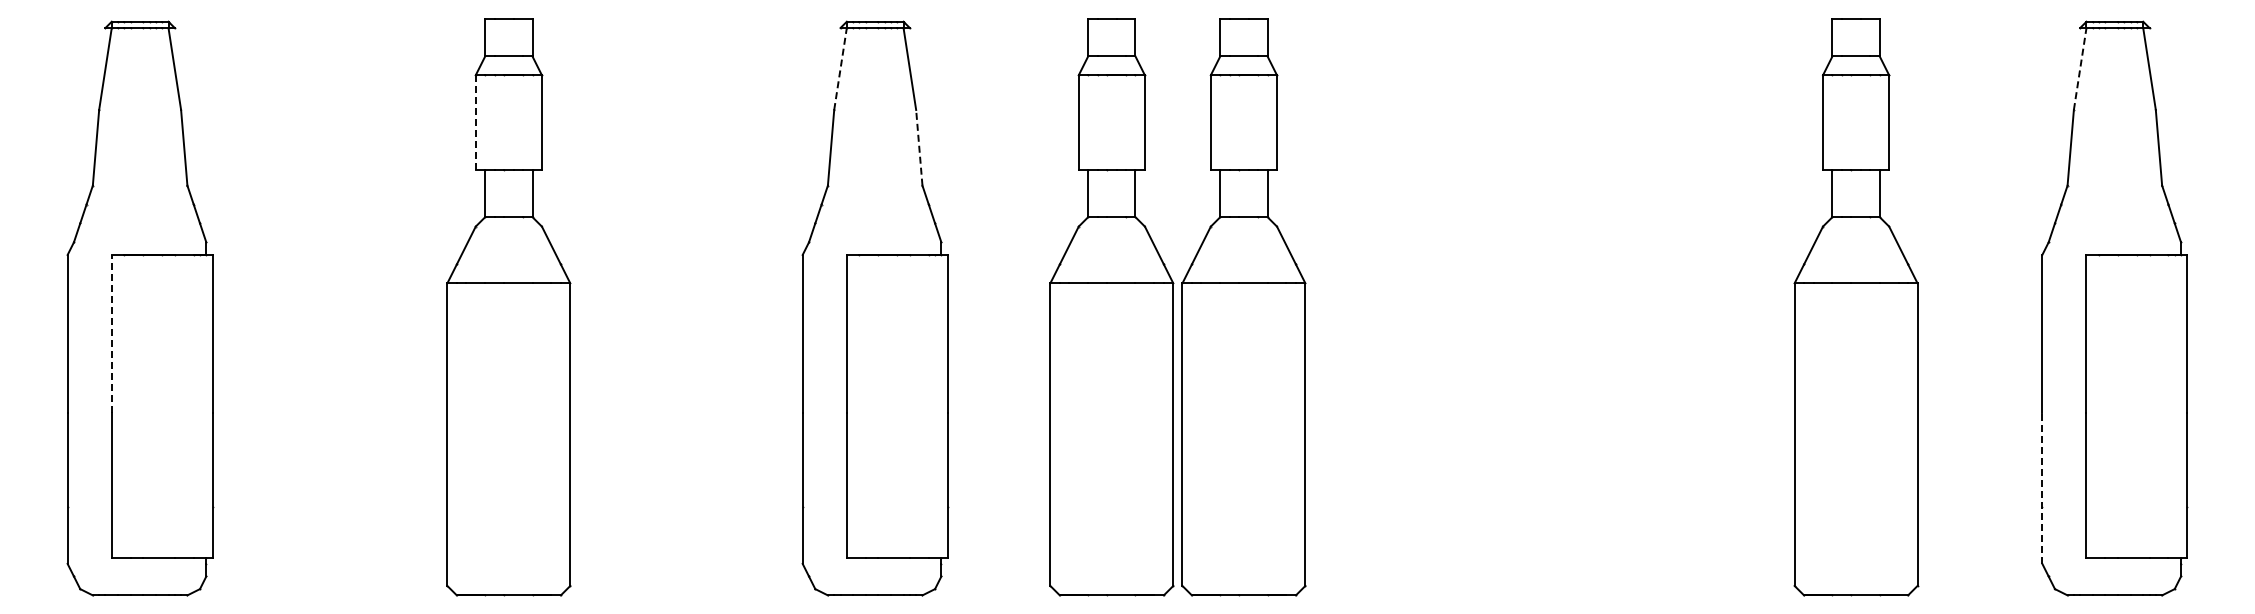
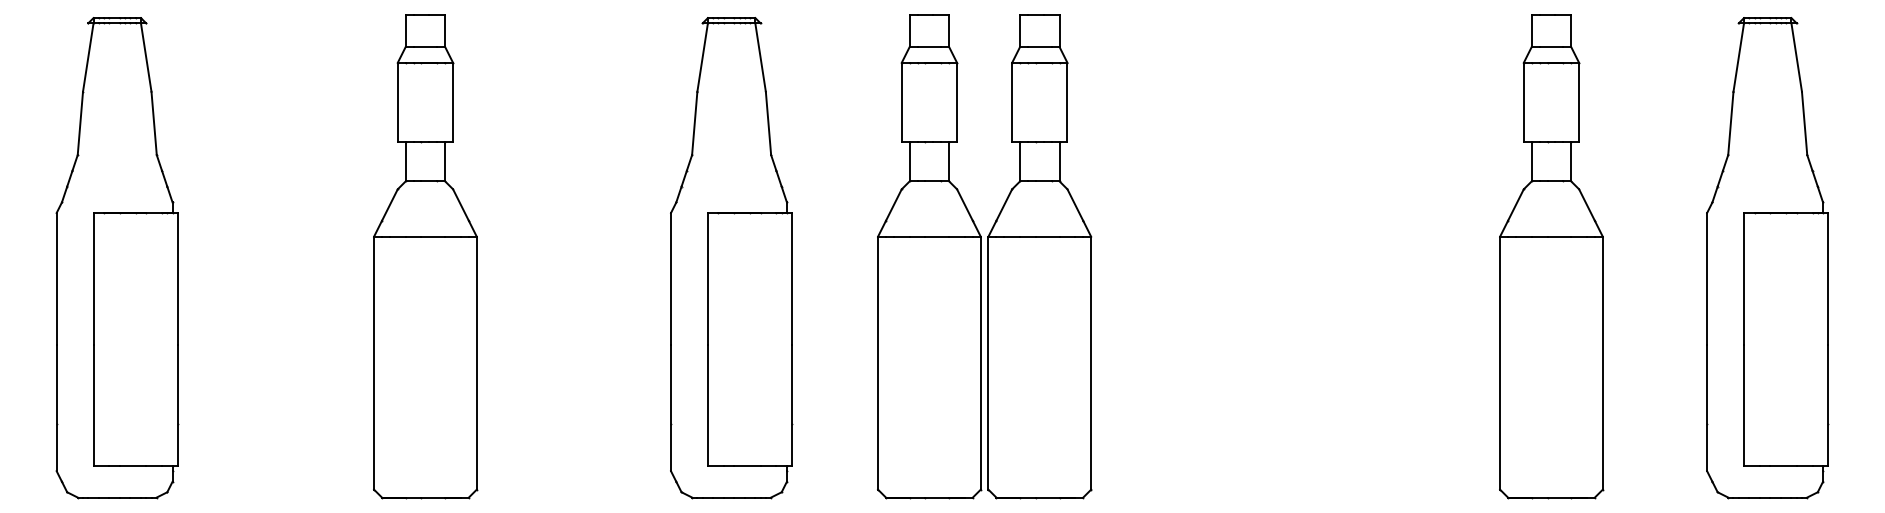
line: (840, 68) -> (702, 57), dashed -> solid
line: (2080, 68) -> (1739, 57), dashed -> solid
line: (475, 122) -> (397, 102), dashed -> solid
line: (919, 147) -> (768, 123), dashed -> solid
line: (111, 333) -> (93, 278), dashed -> solid
line: (2042, 488) -> (1707, 408), dashed -> solid

